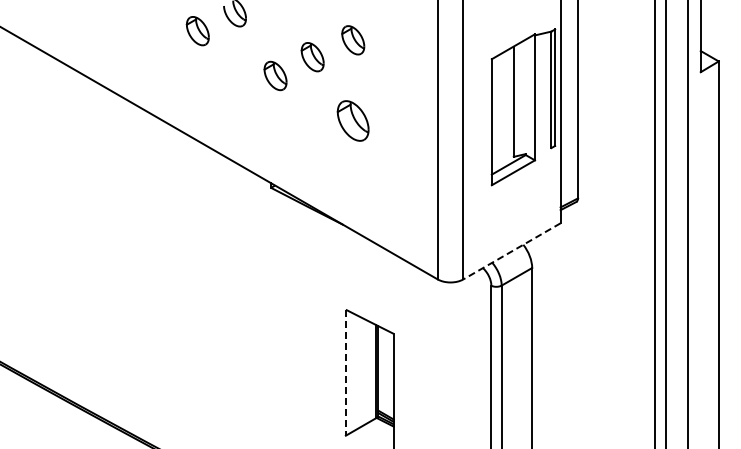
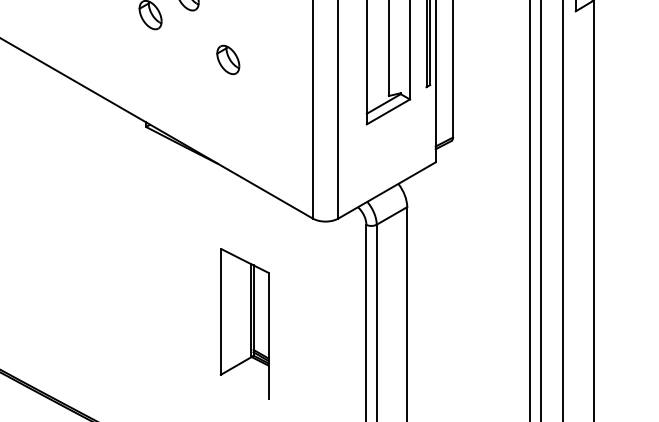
part: (353, 120) -> (228, 59), size x0.71
line: (511, 251) -> (386, 190), dashed -> solid
line: (345, 372) -> (220, 311), dashed -> solid

